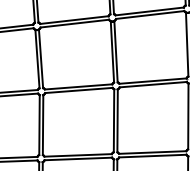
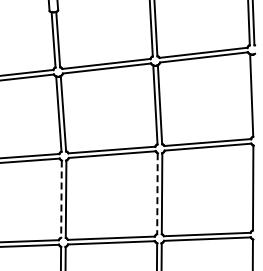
line: (114, 120) -> (157, 193), solid -> dashed
line: (39, 125) -> (61, 199), solid -> dashed

